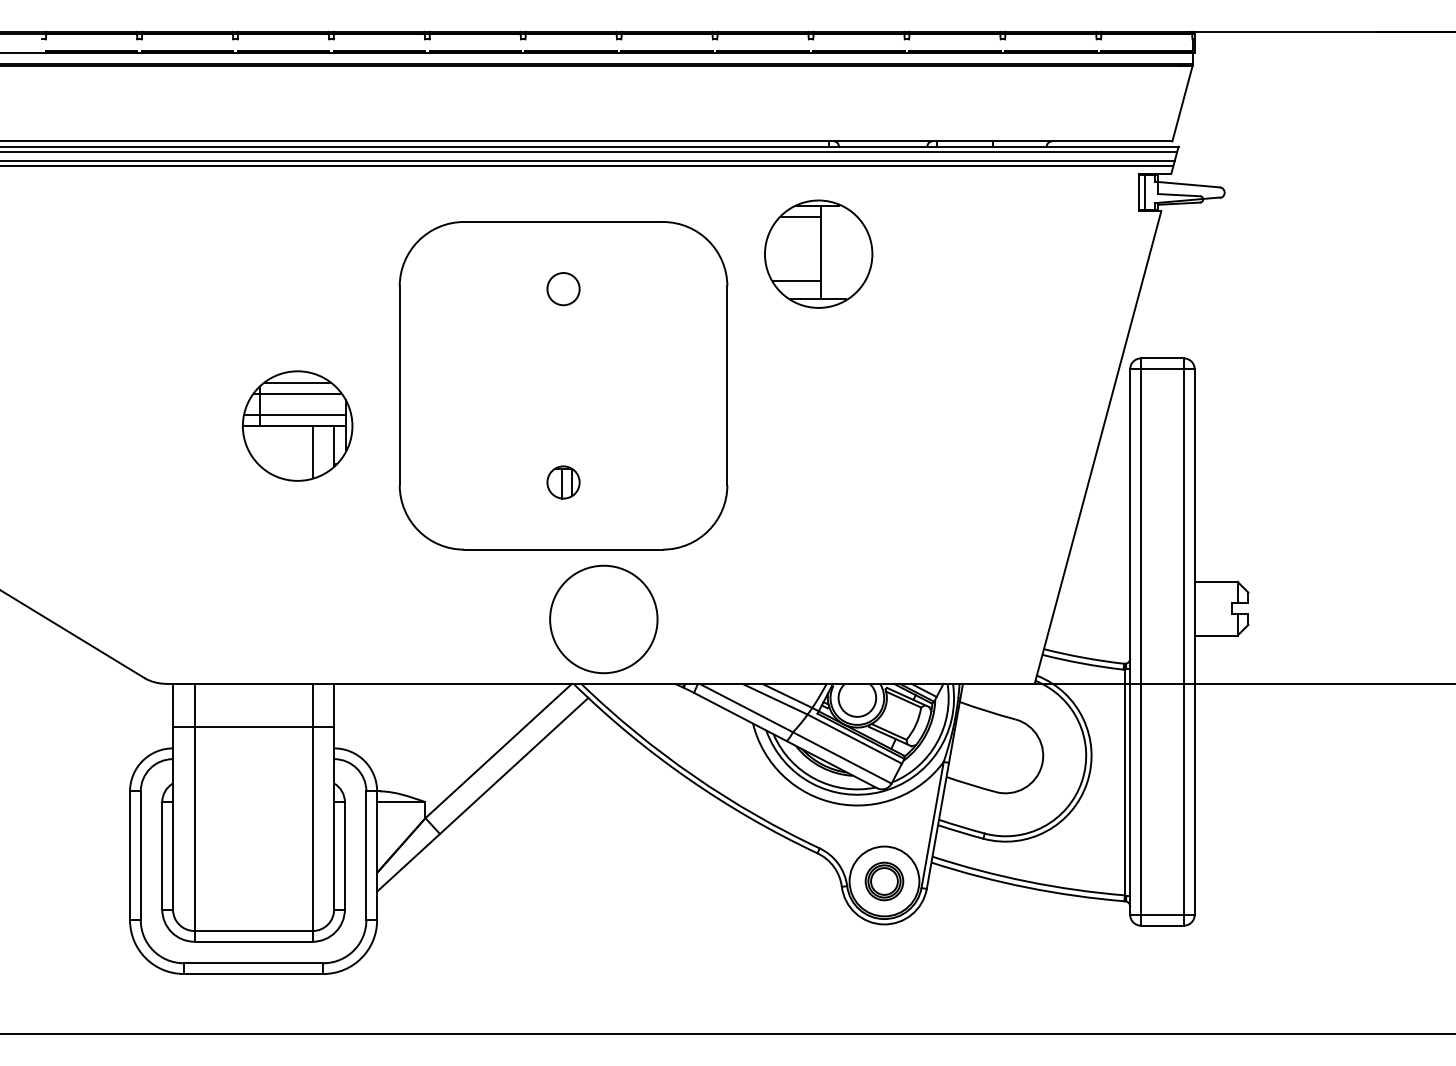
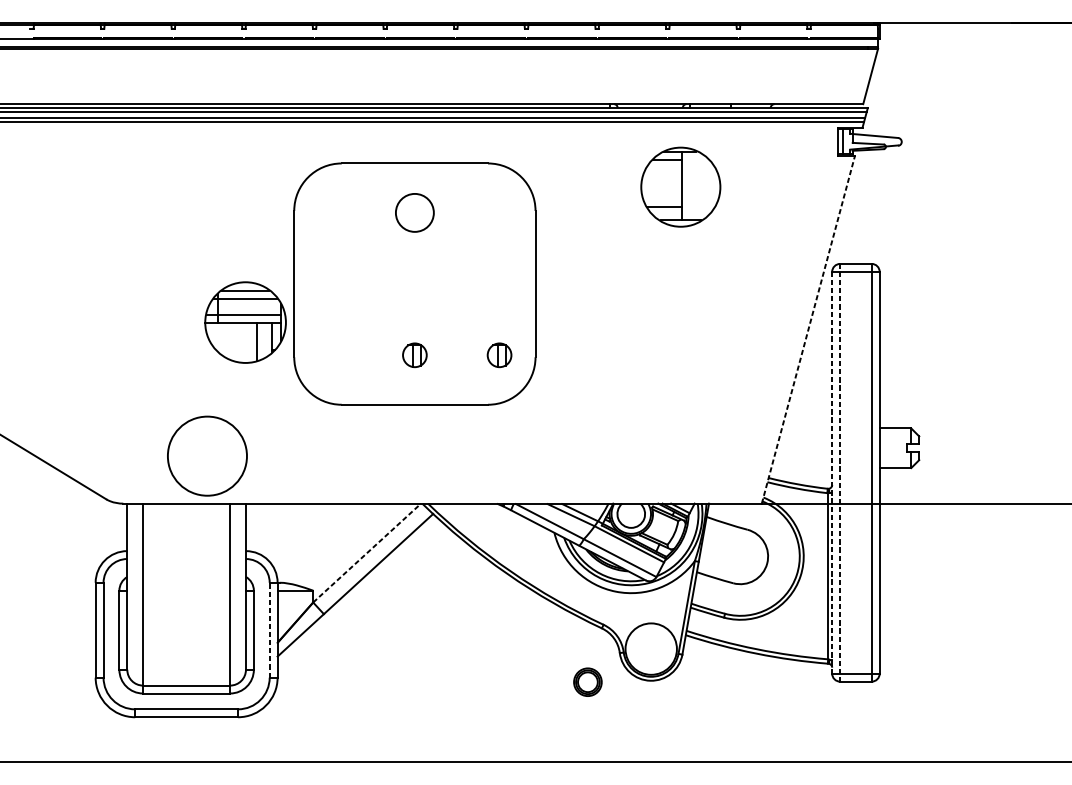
part: (818, 253) -> (680, 186), moved
circle: (563, 289) -> (414, 213), size x1.6
part: (297, 425) -> (245, 322), moved
line: (1097, 447) -> (808, 329), solid -> dashed
part: (678, 482) -> (499, 355), added
circle: (603, 619) -> (207, 456), moved
line: (1130, 642) -> (832, 473), solid -> dashed
line: (1140, 642) -> (839, 473), solid -> dashed
line: (253, 726) -> (186, 534), removed
line: (499, 750) -> (367, 552), solid -> dashed
line: (366, 855) -> (269, 629), solid -> dashed
part: (884, 881) -> (587, 682), moved

